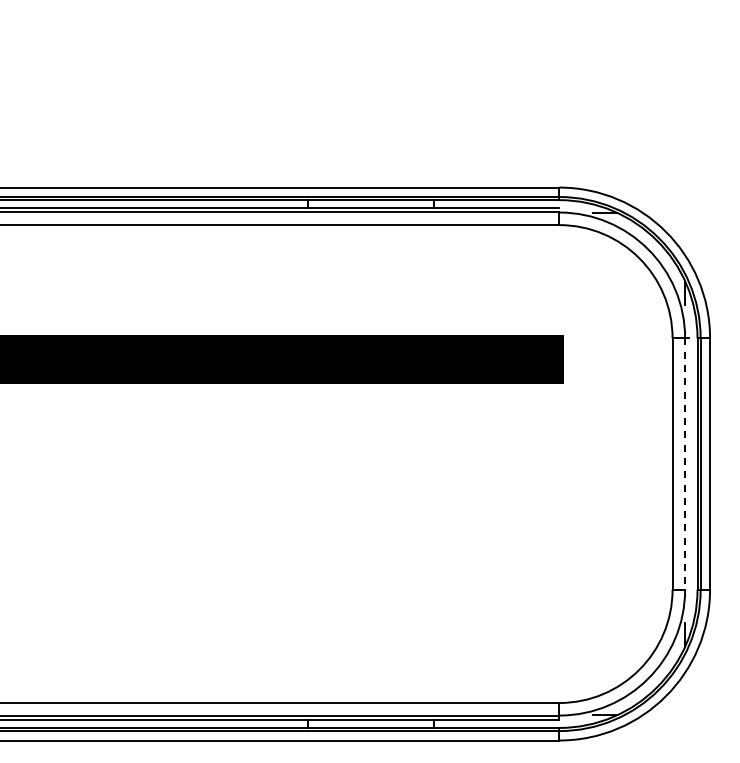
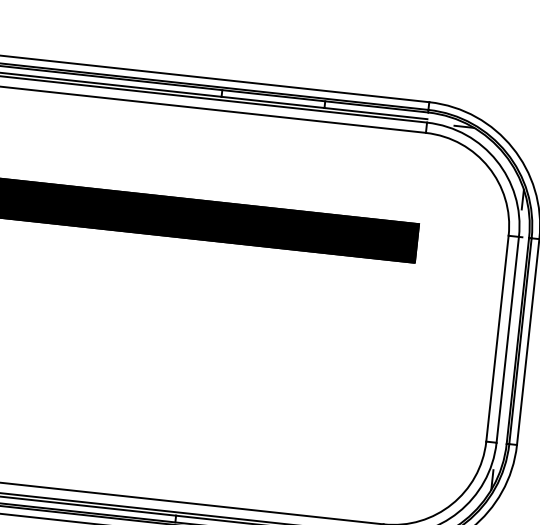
line: (685, 464) -> (508, 340), dashed -> solid

